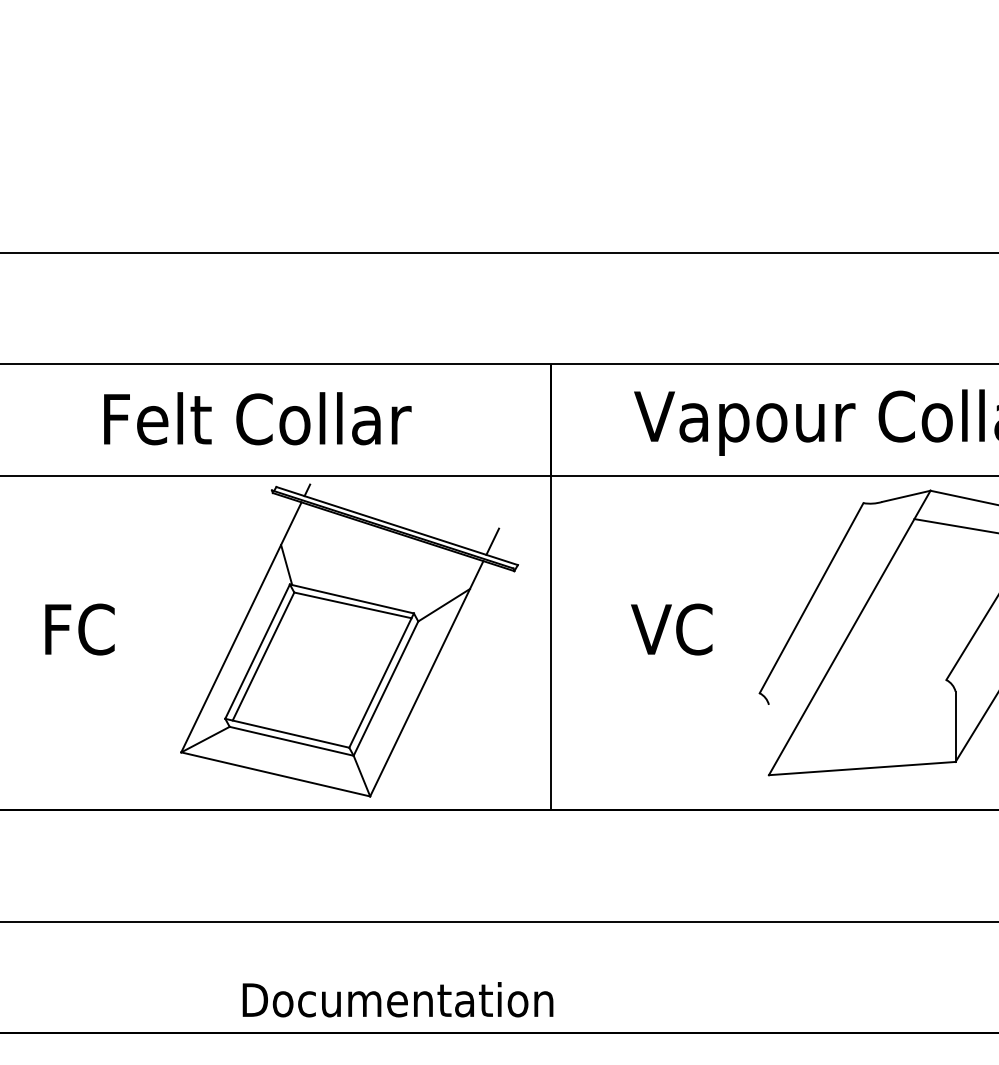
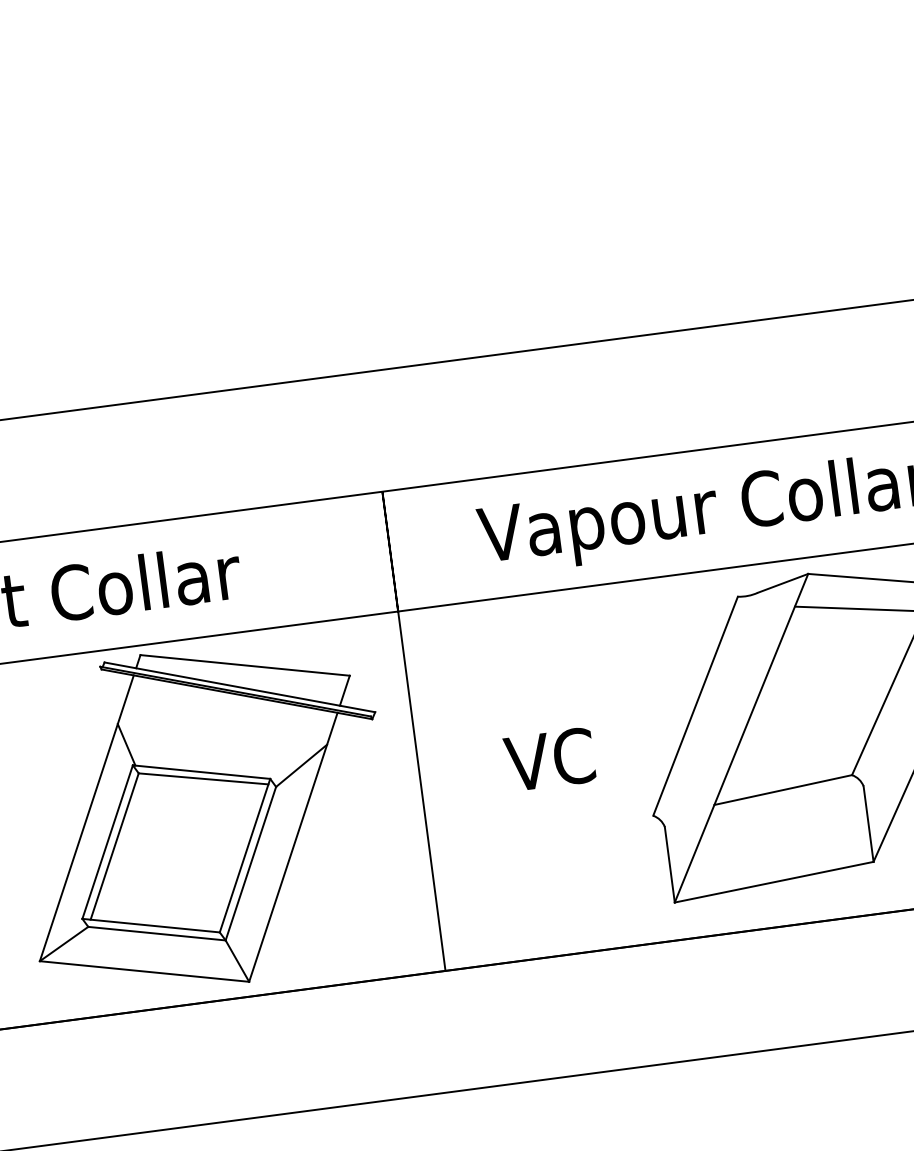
line: (404, 506) -> (245, 665), added
line: (881, 685) -> (783, 790), added
line: (768, 739) -> (669, 864), added

